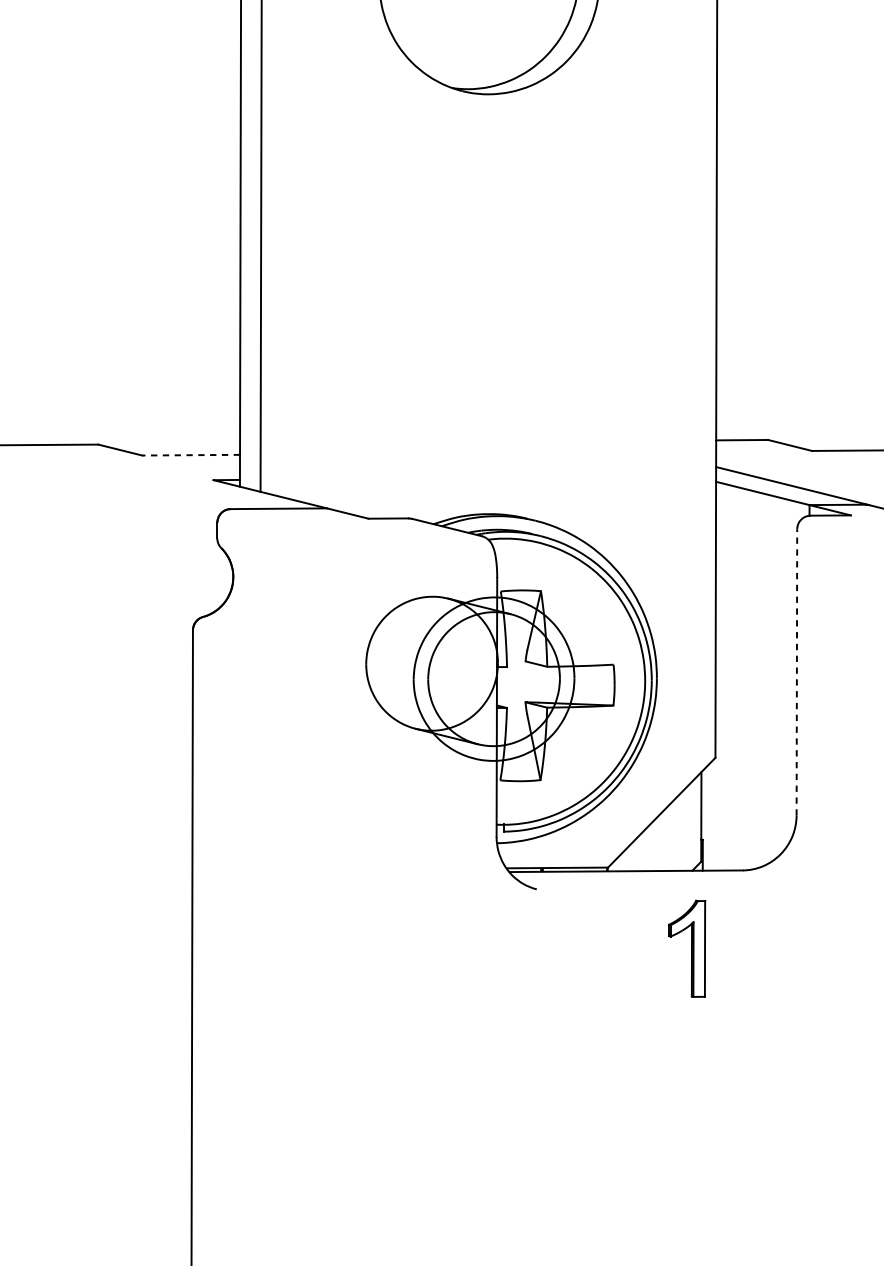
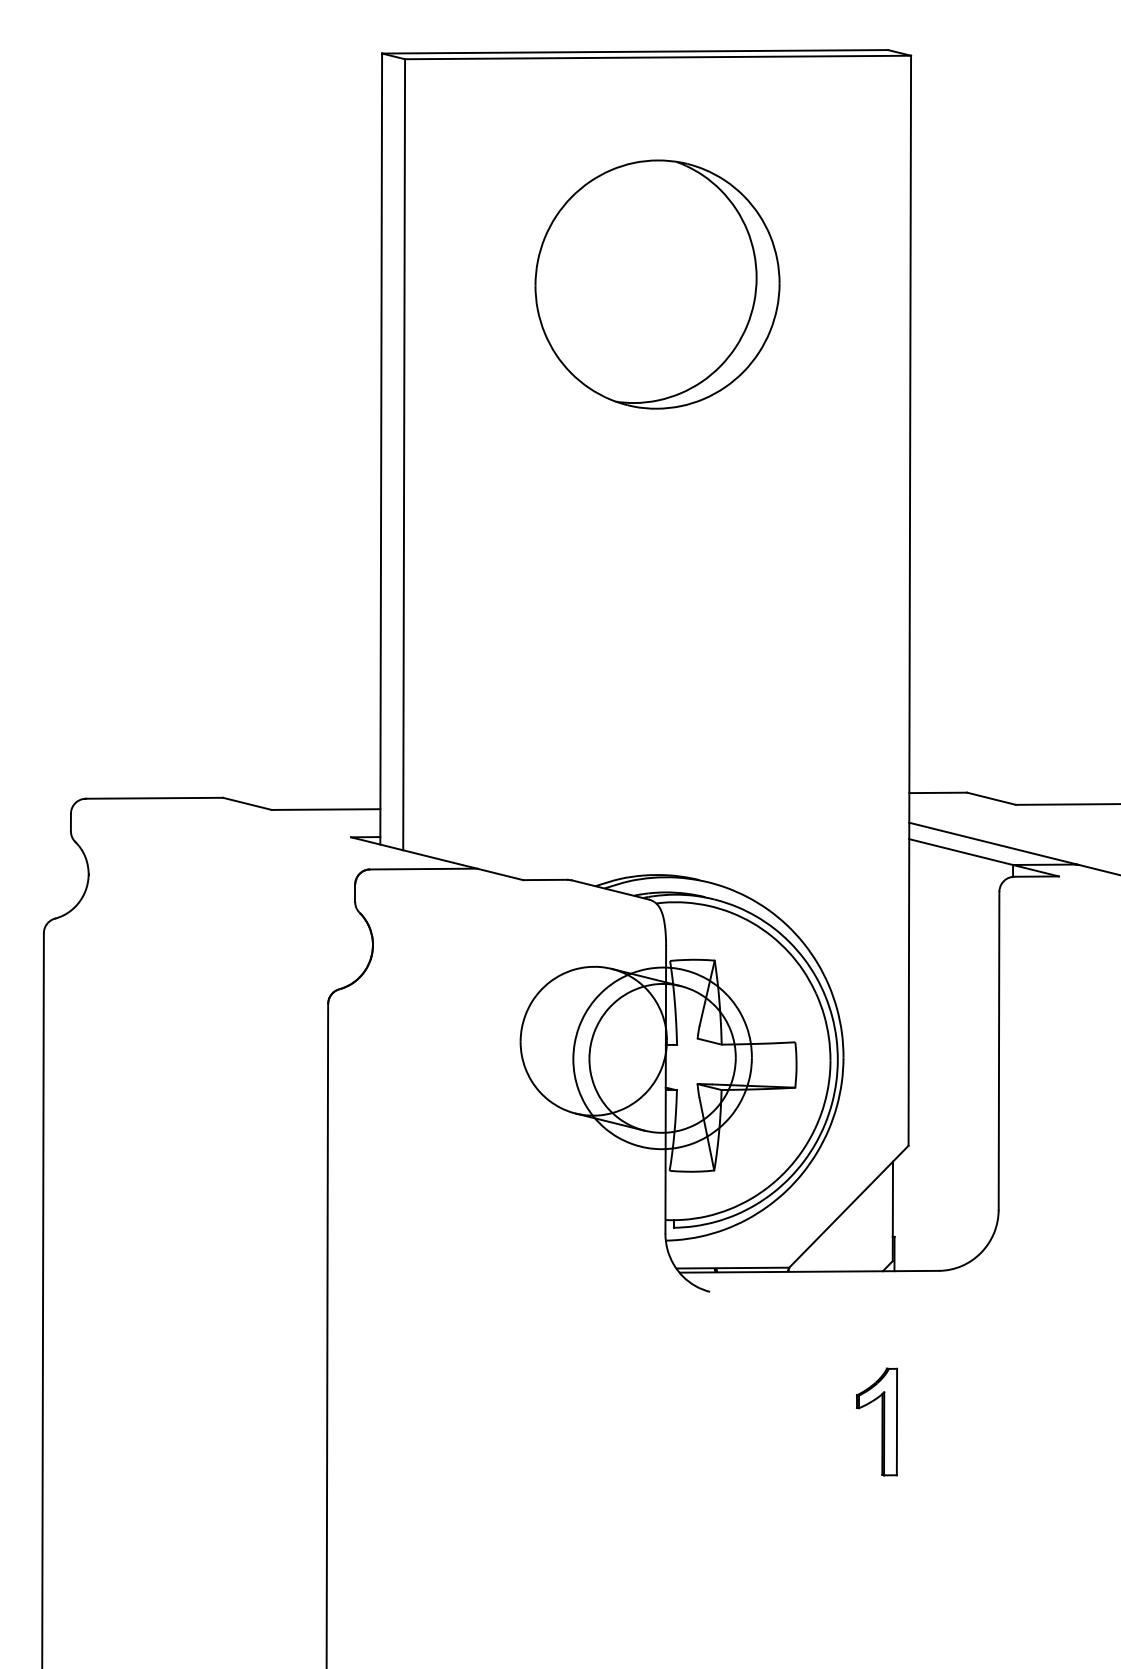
line: (190, 455) -> (325, 809), dashed -> solid
line: (797, 672) -> (999, 1050), dashed -> solid
part: (687, 948) -> (877, 1421), moved

